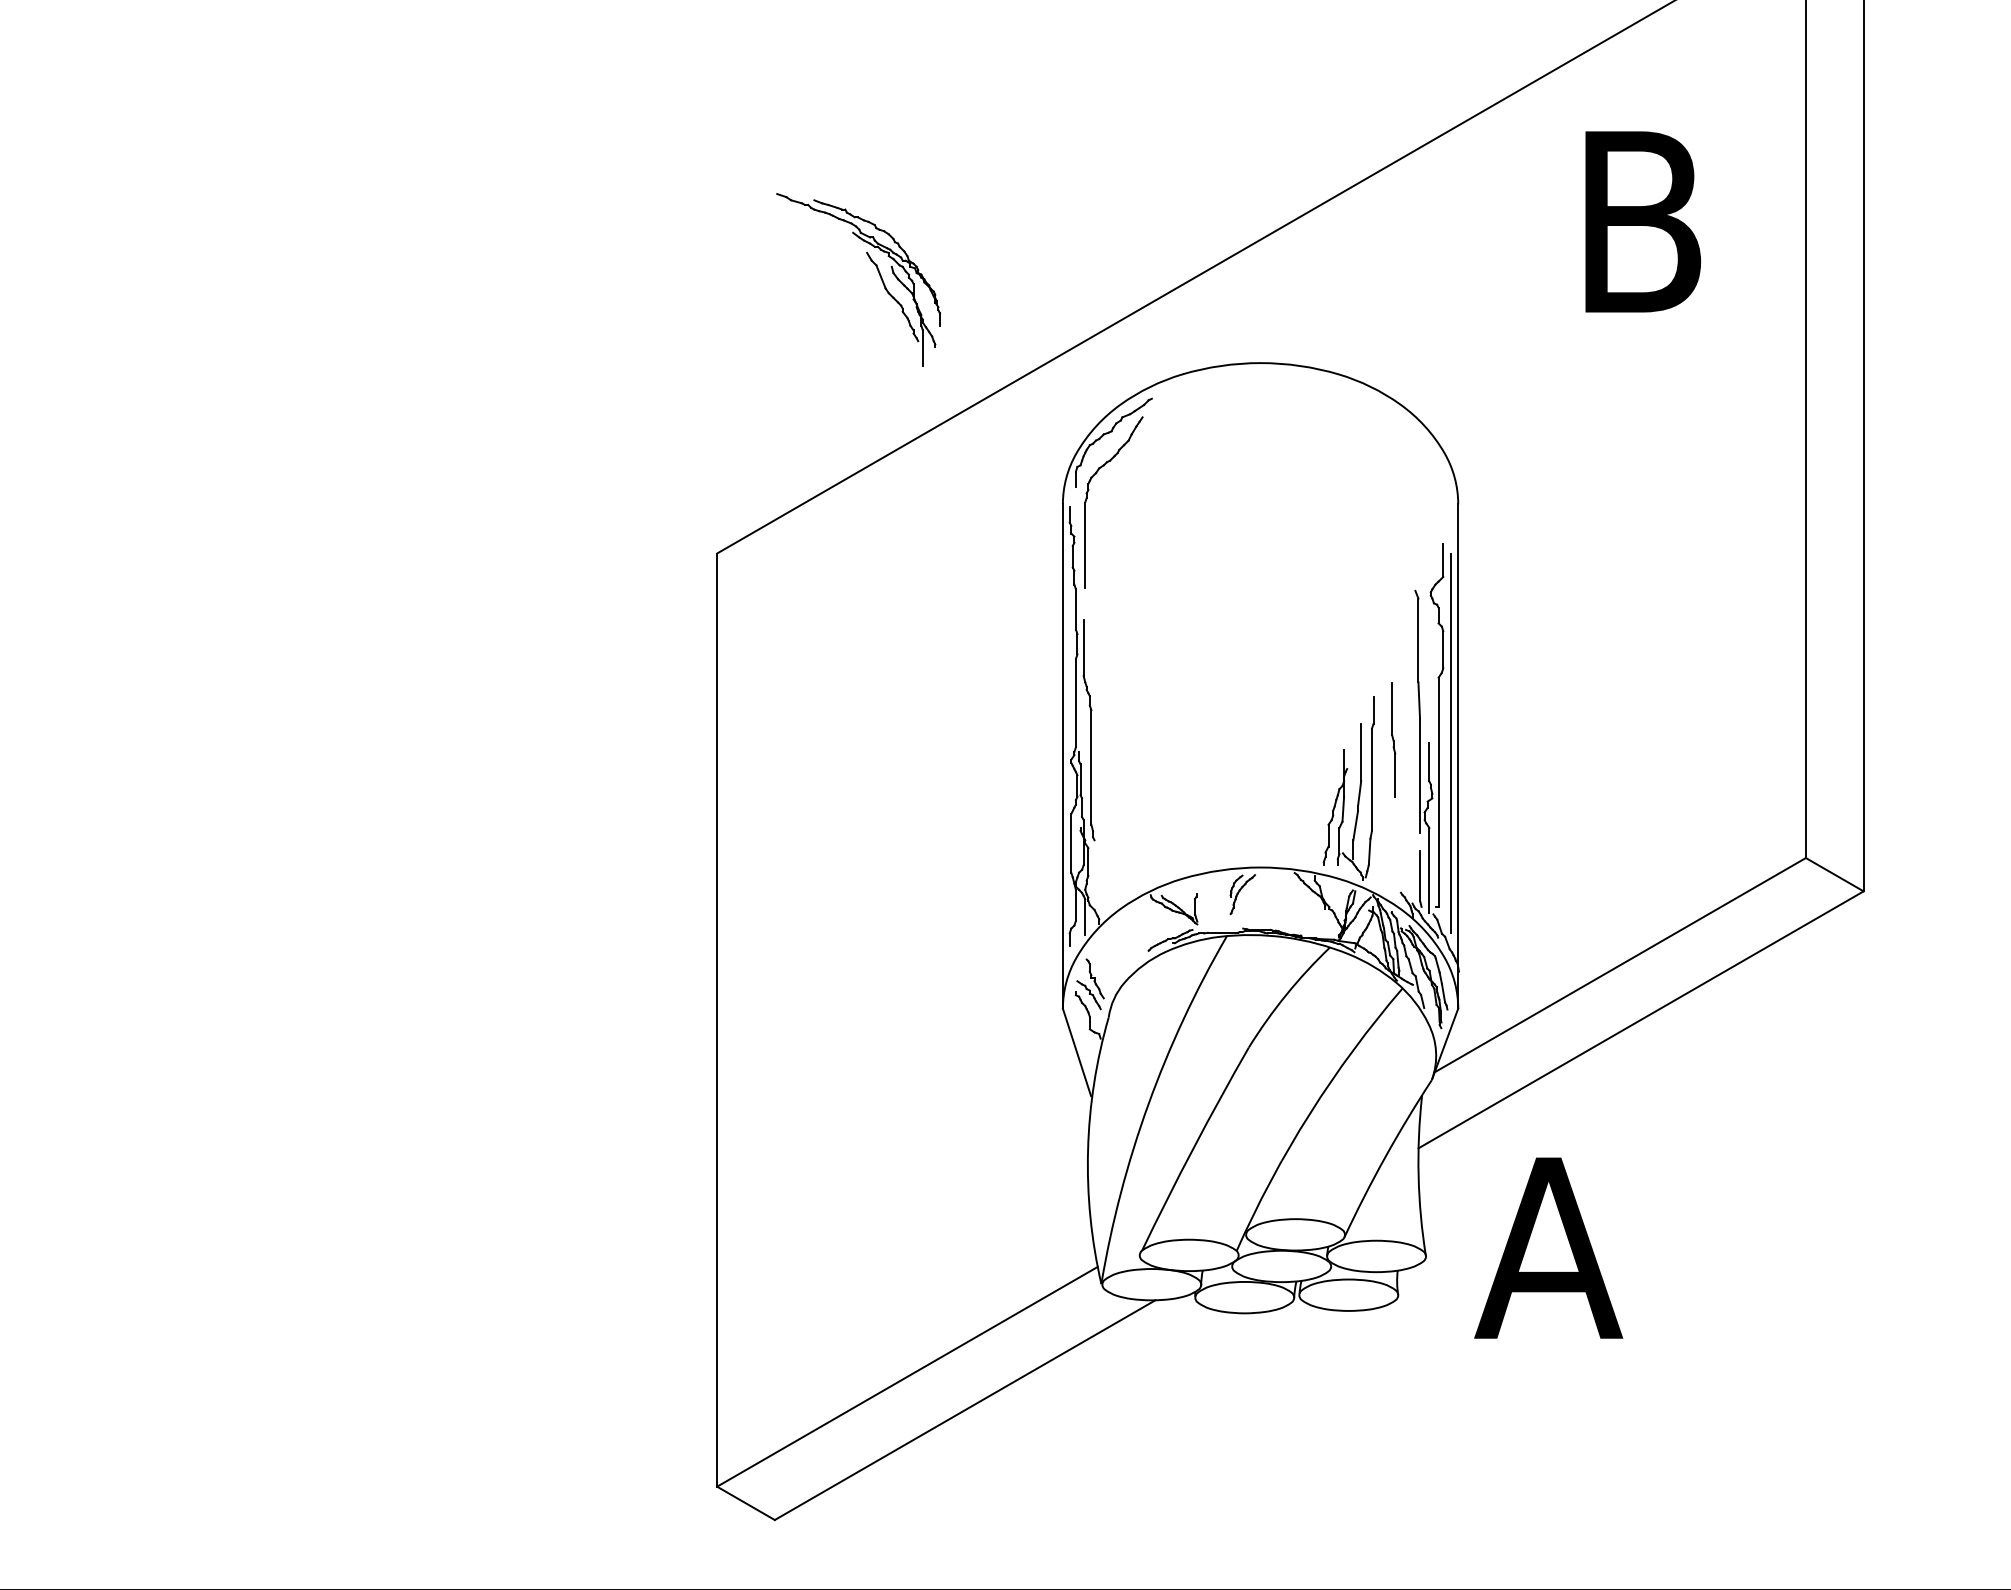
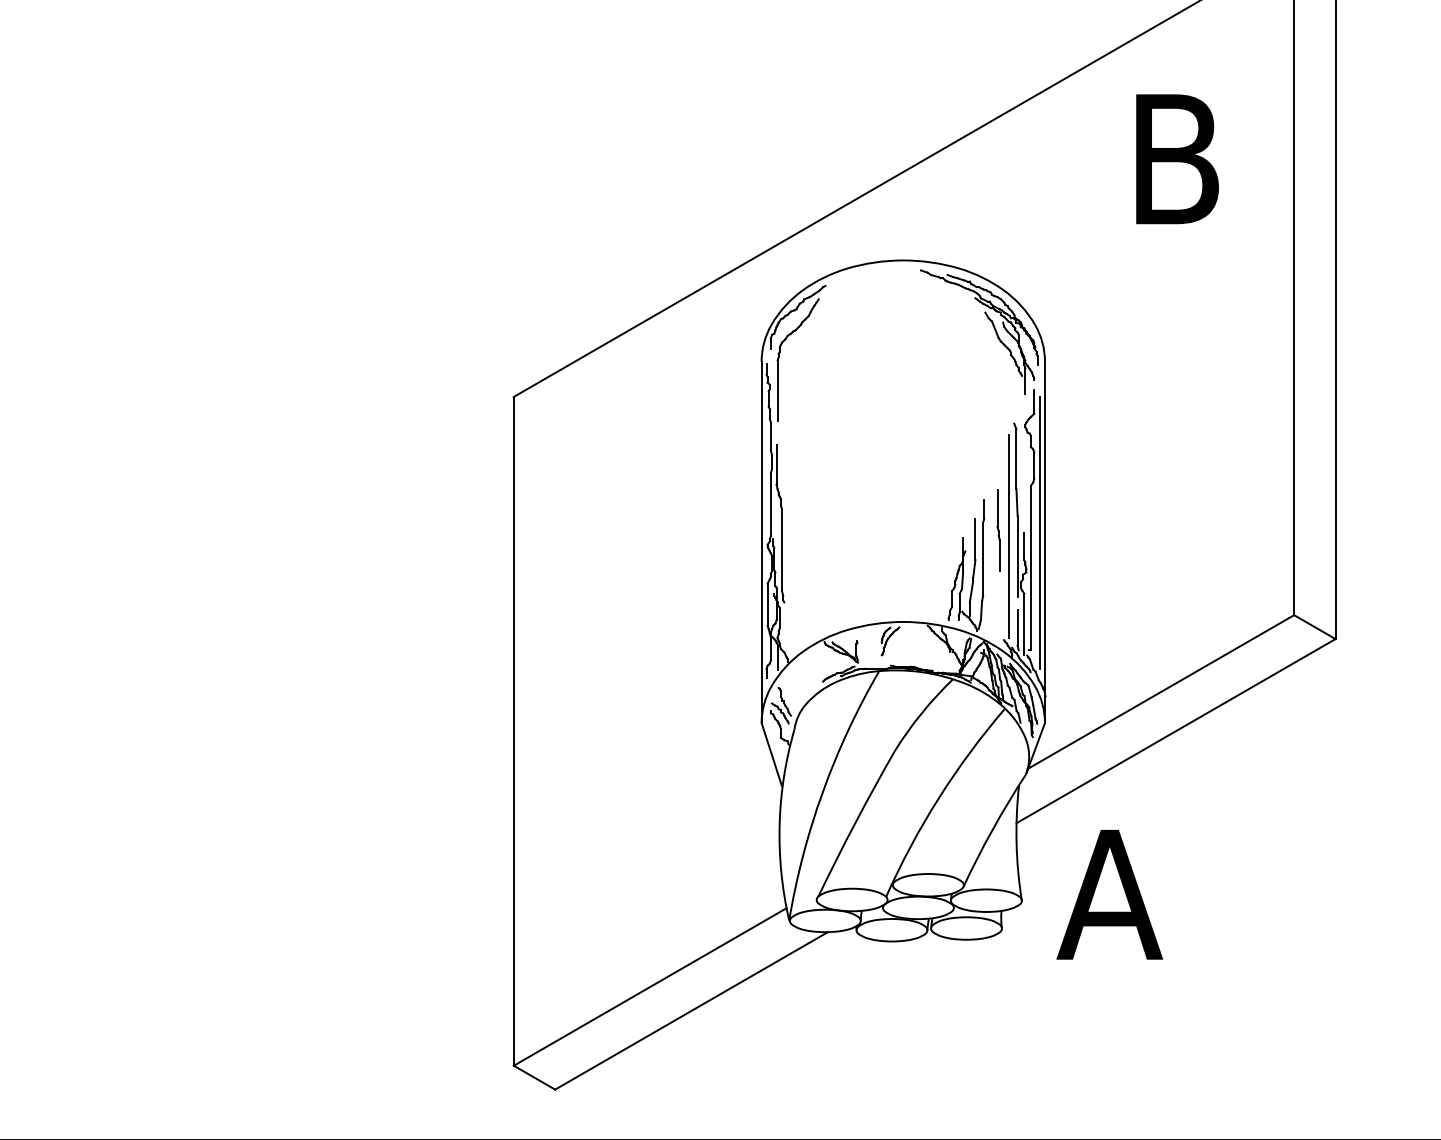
part: (877, 271) -> (992, 325), moved
line: (1407, 747) -> (1008, 535), added

